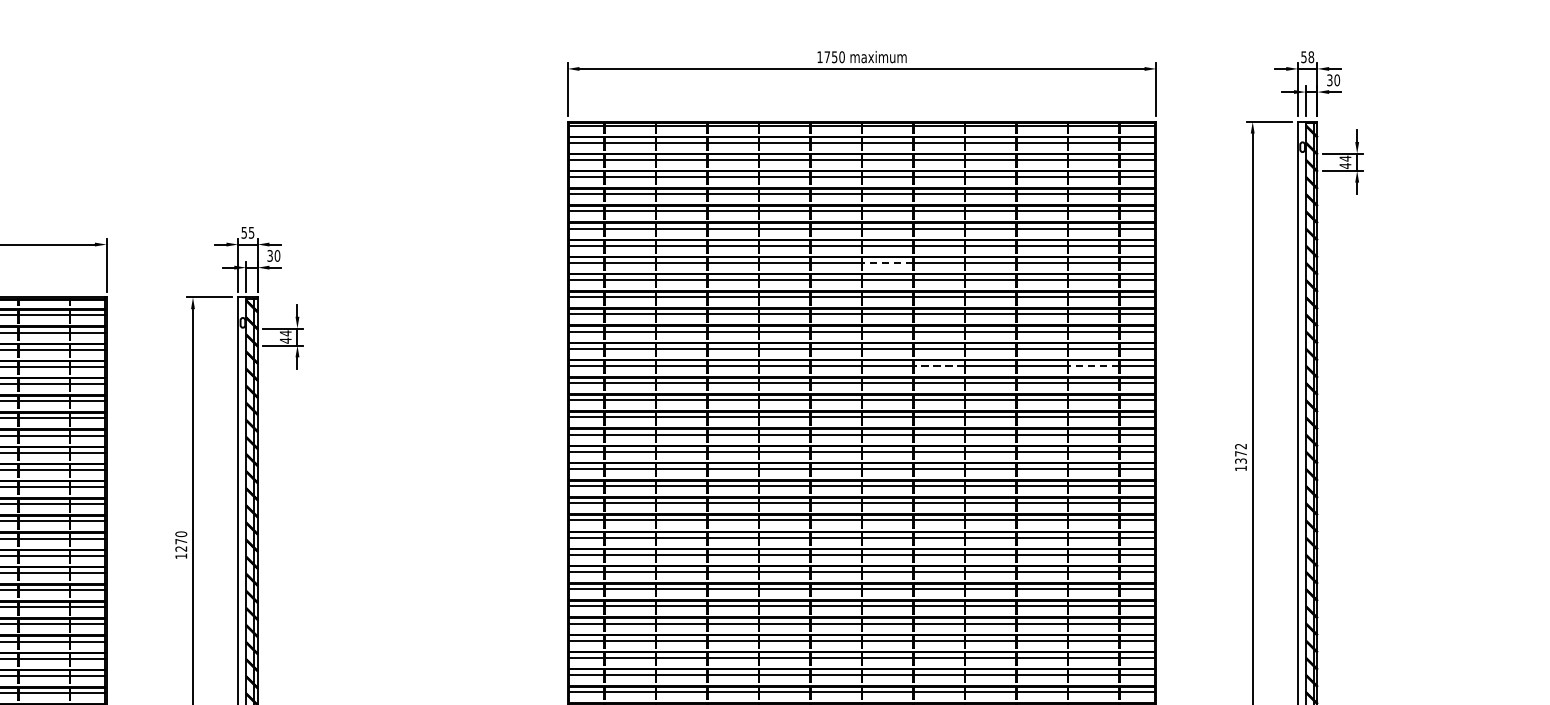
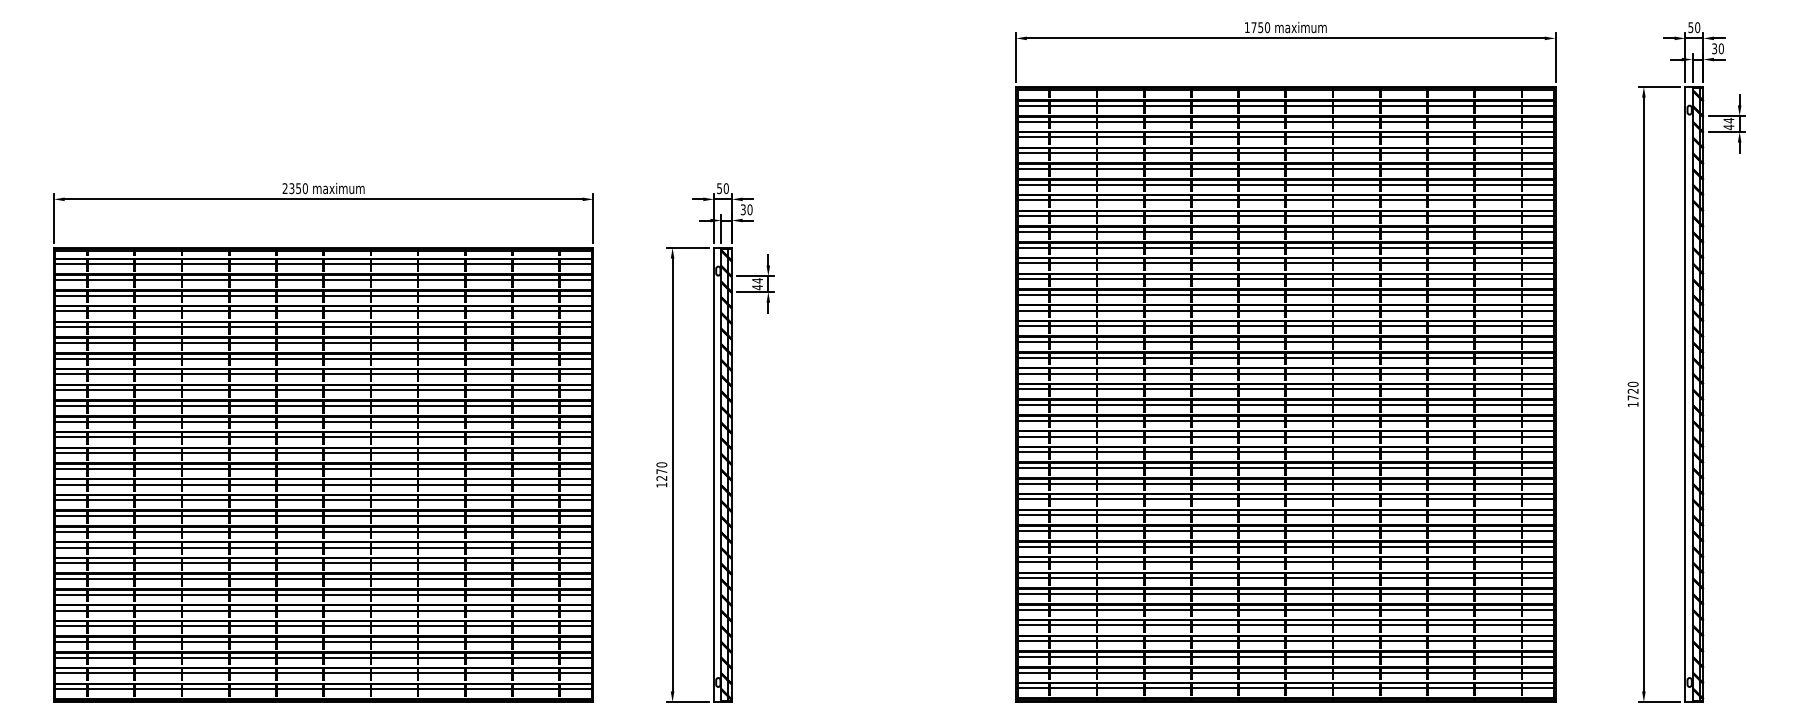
text: (1311, 57) -> (1697, 27), 58 -> 50
text: (250, 232) -> (725, 188), 55 -> 50
line: (886, 263) -> (1308, 216), dashed -> solid
line: (939, 365) -> (1356, 310), dashed -> solid
line: (1092, 365) -> (1497, 310), dashed -> solid
text: (1240, 453) -> (1632, 390), 1372 -> 1720

